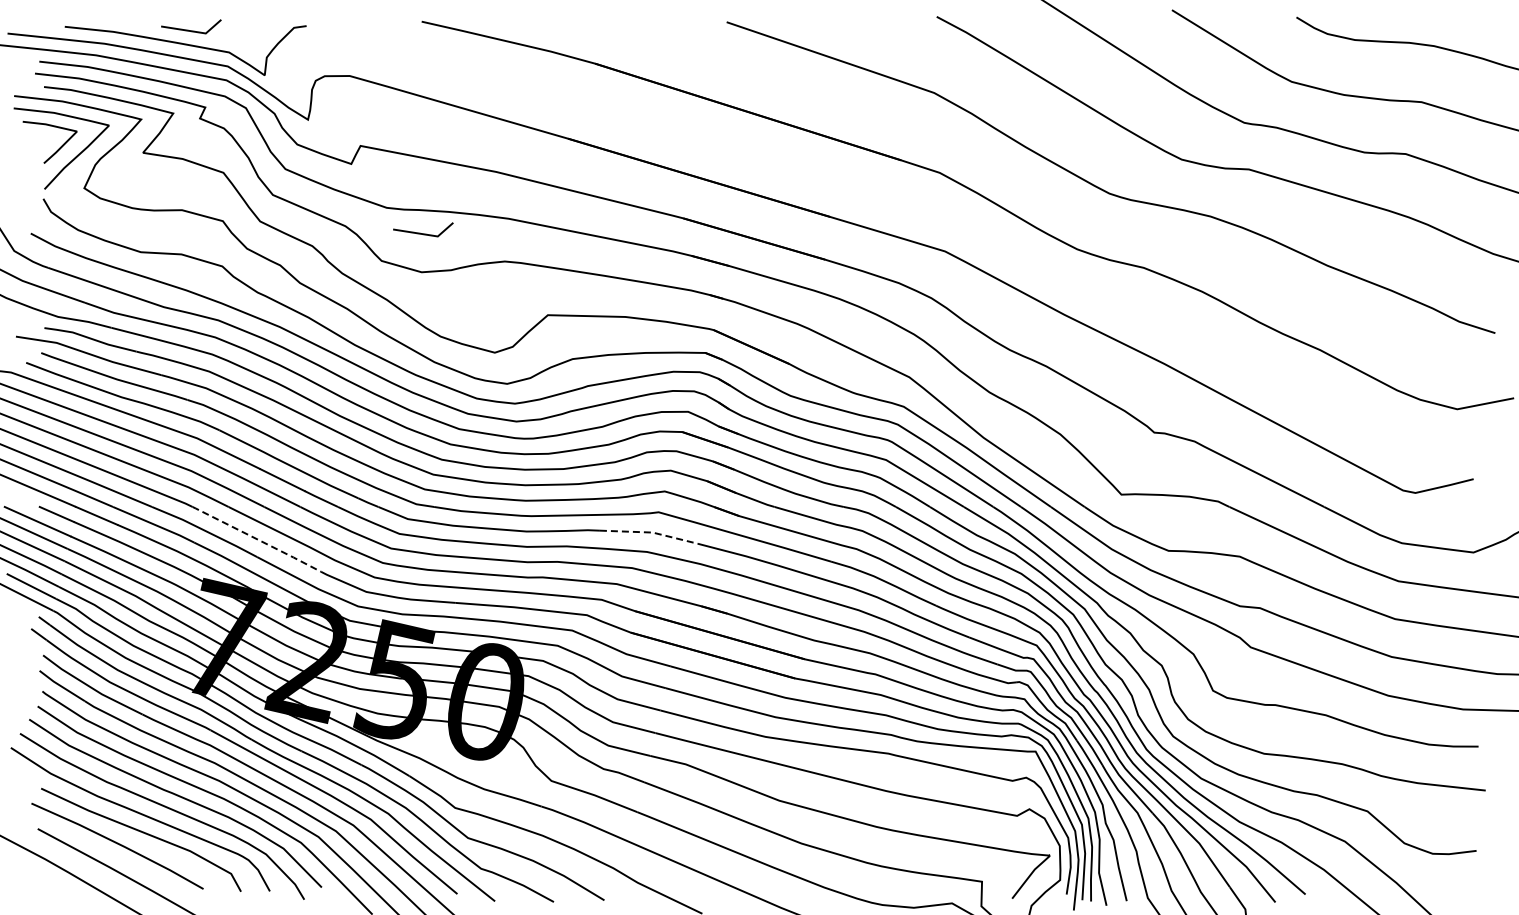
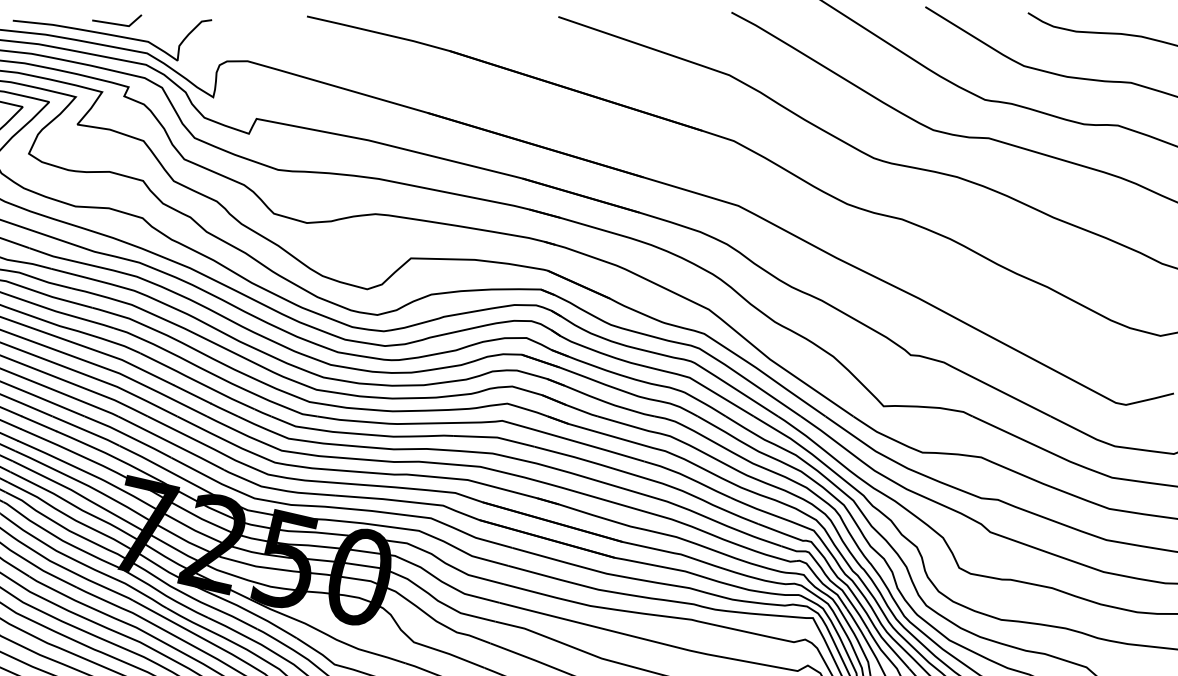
line: (423, 233) -> (308, 191), removed
line: (650, 532) -> (495, 437), dashed -> solid
line: (257, 539) -> (171, 443), dashed -> solid

